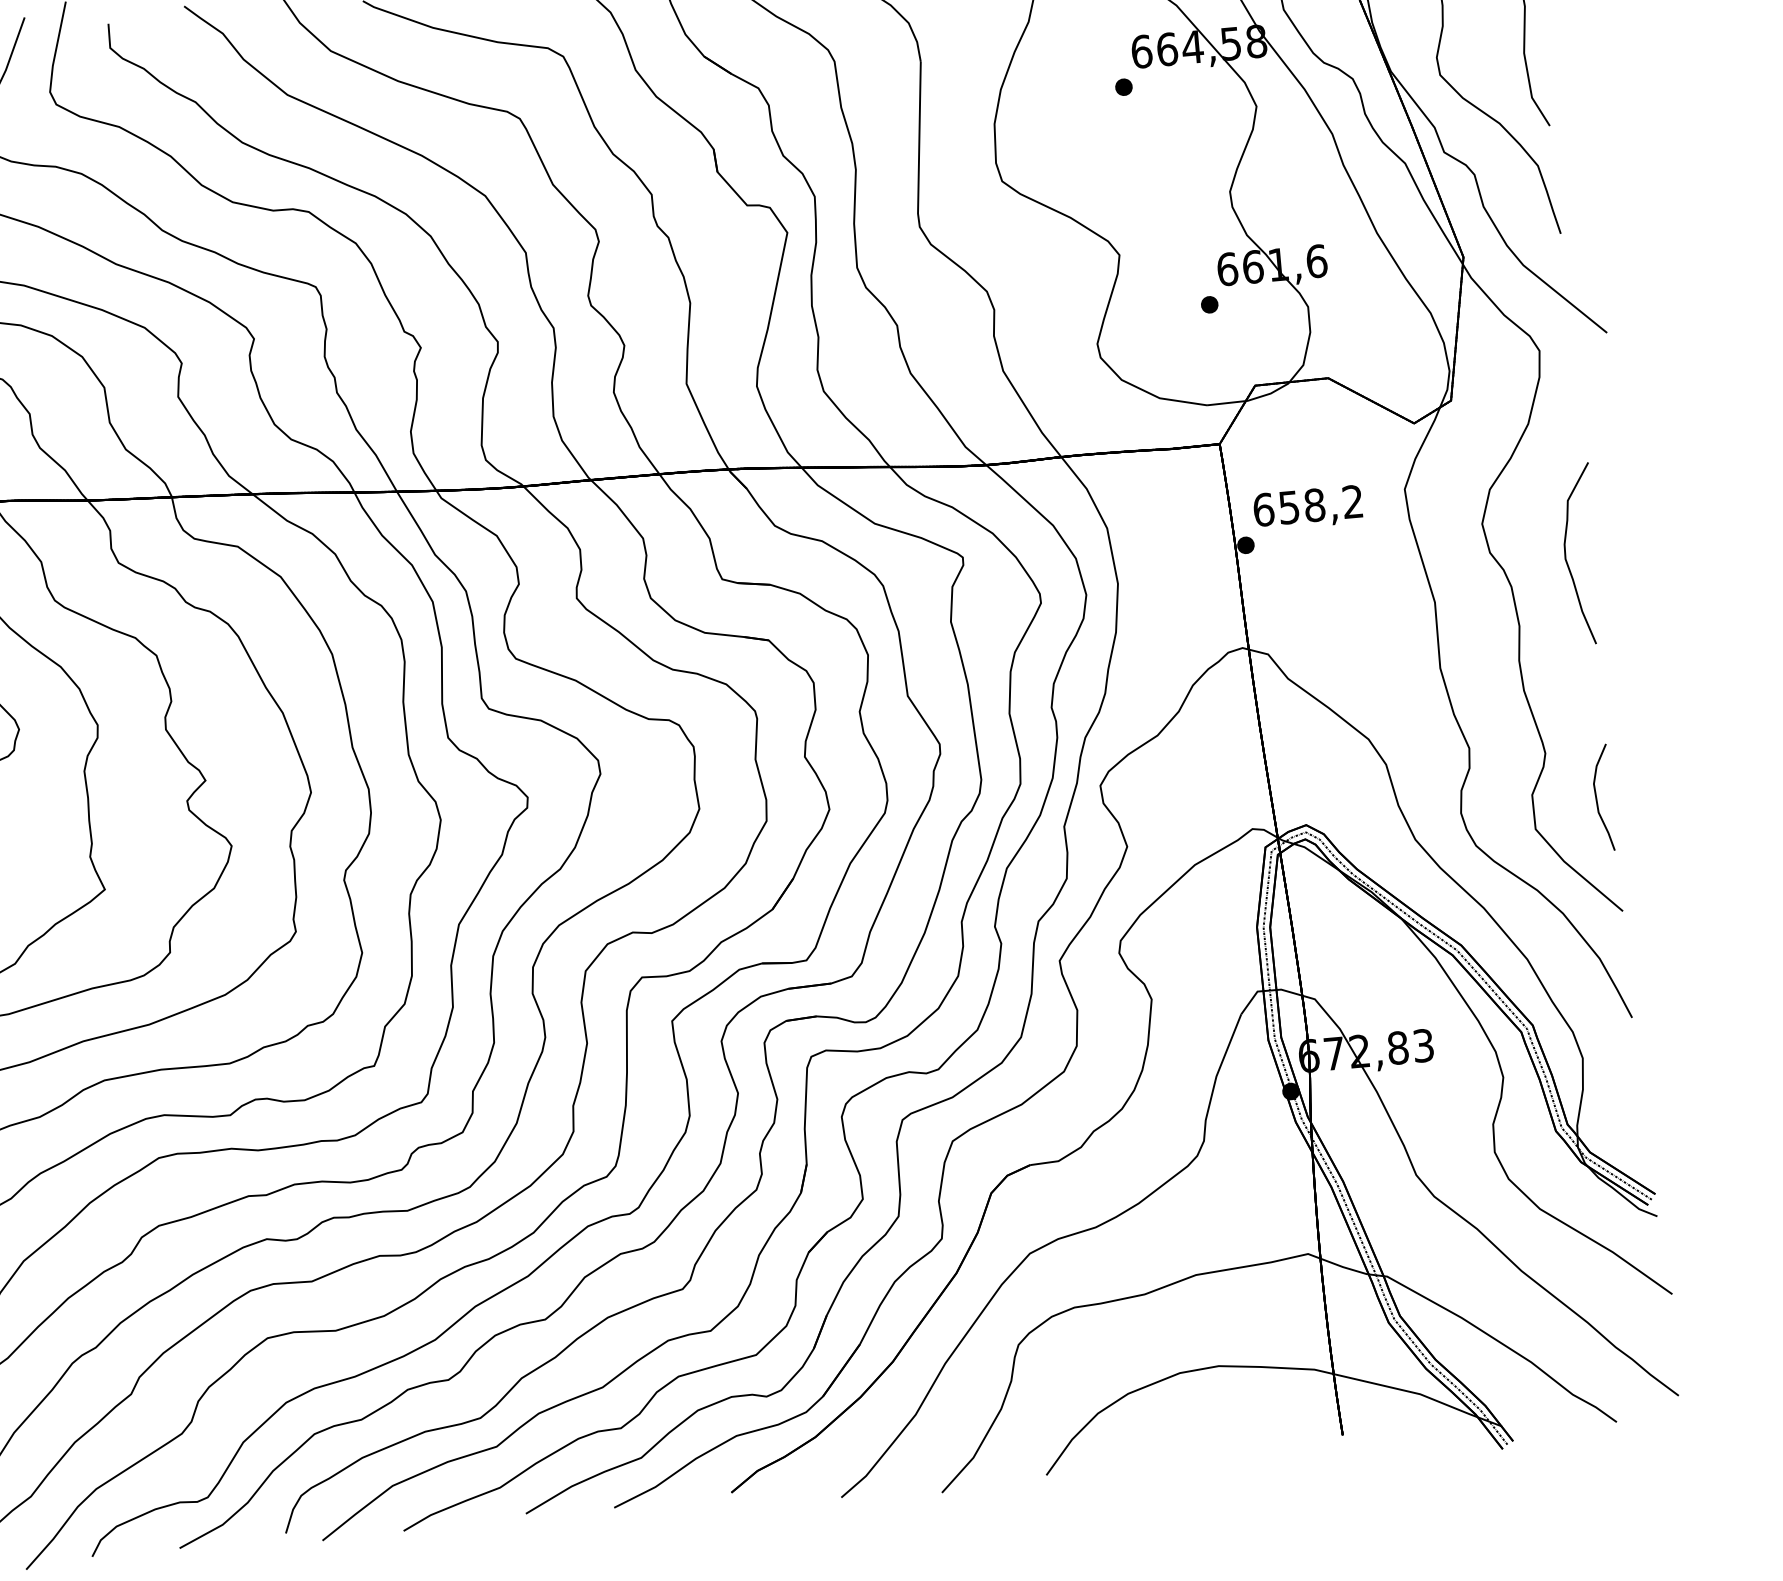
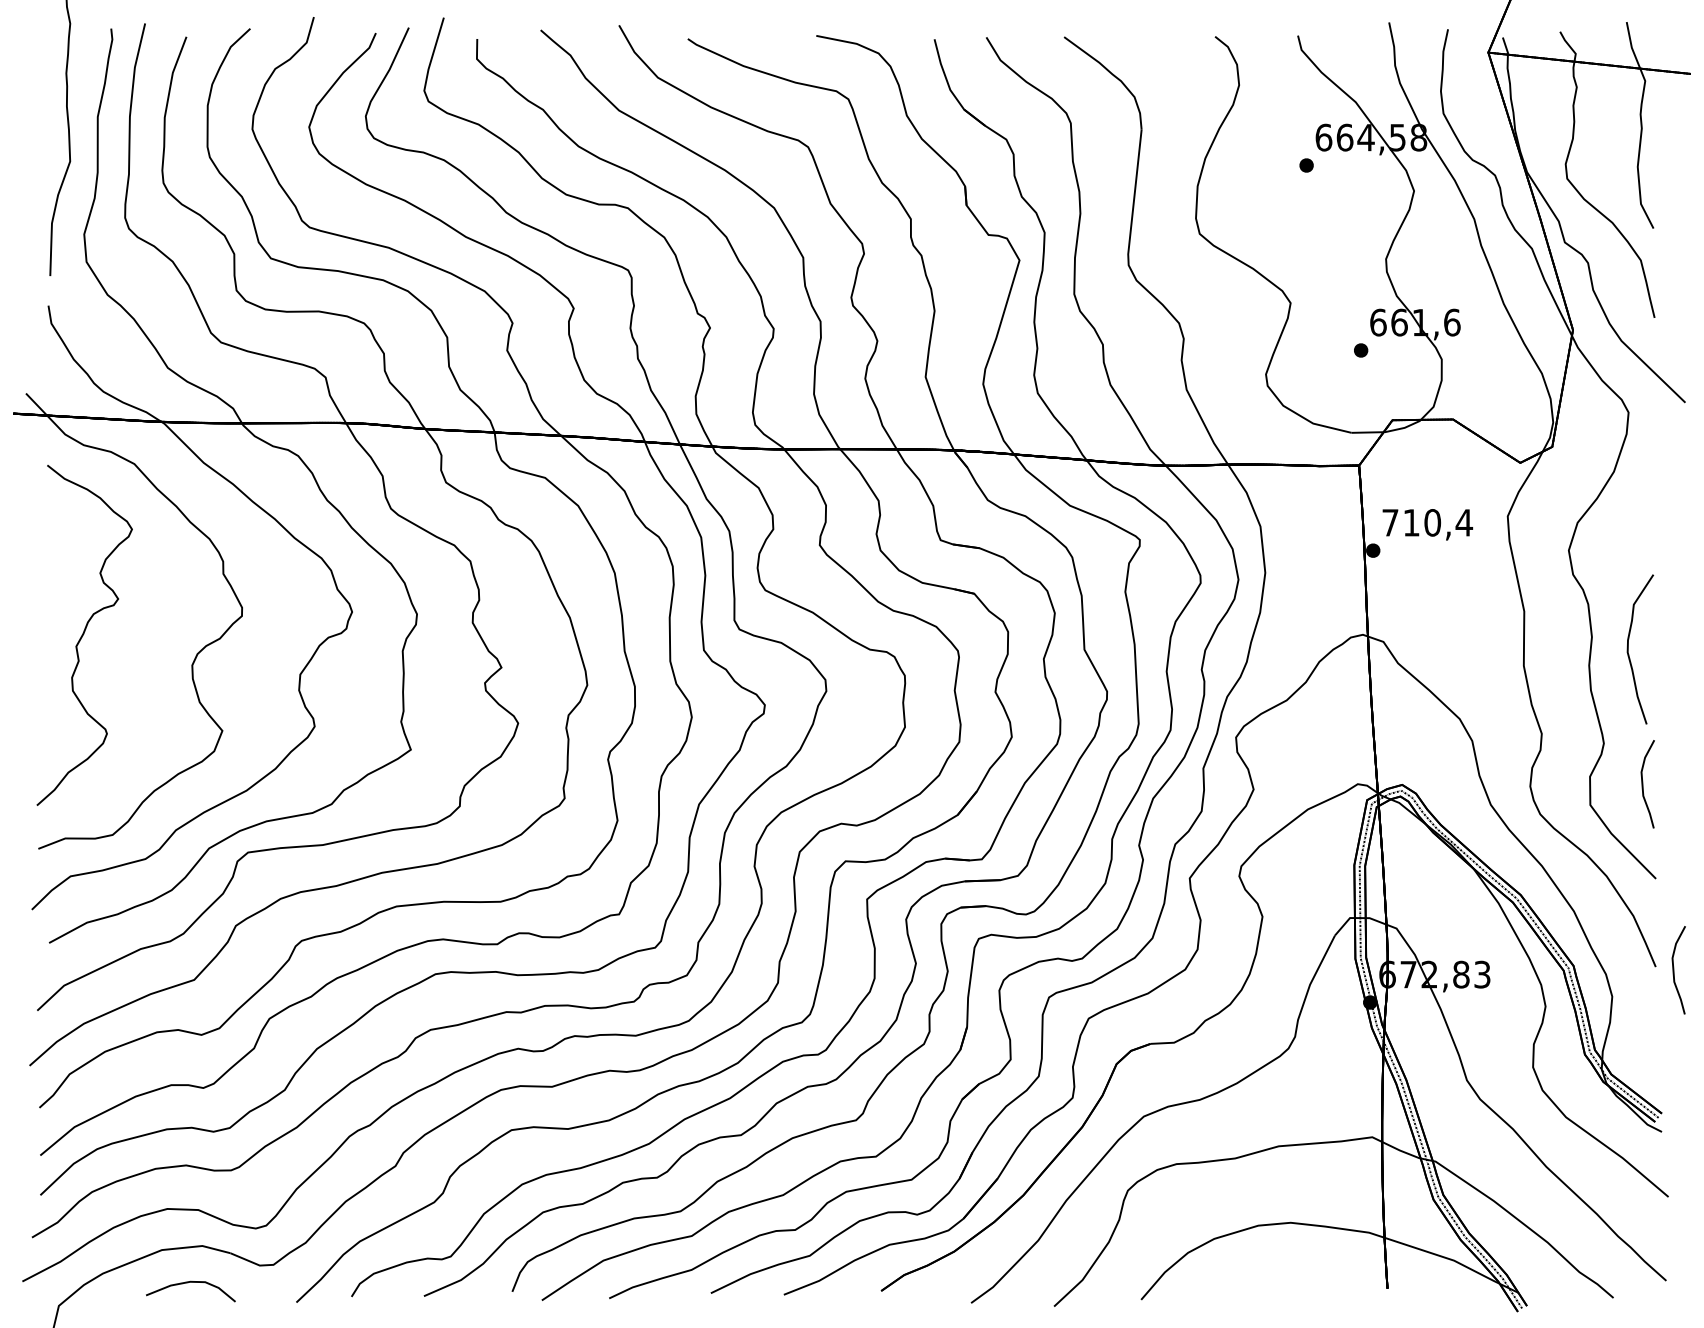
text: (1308, 505) -> (1427, 522), 658,2 -> 710,4
curve: (1566, 555) -> (1628, 649), moved
curve: (1655, 1019) -> (1674, 970), added

